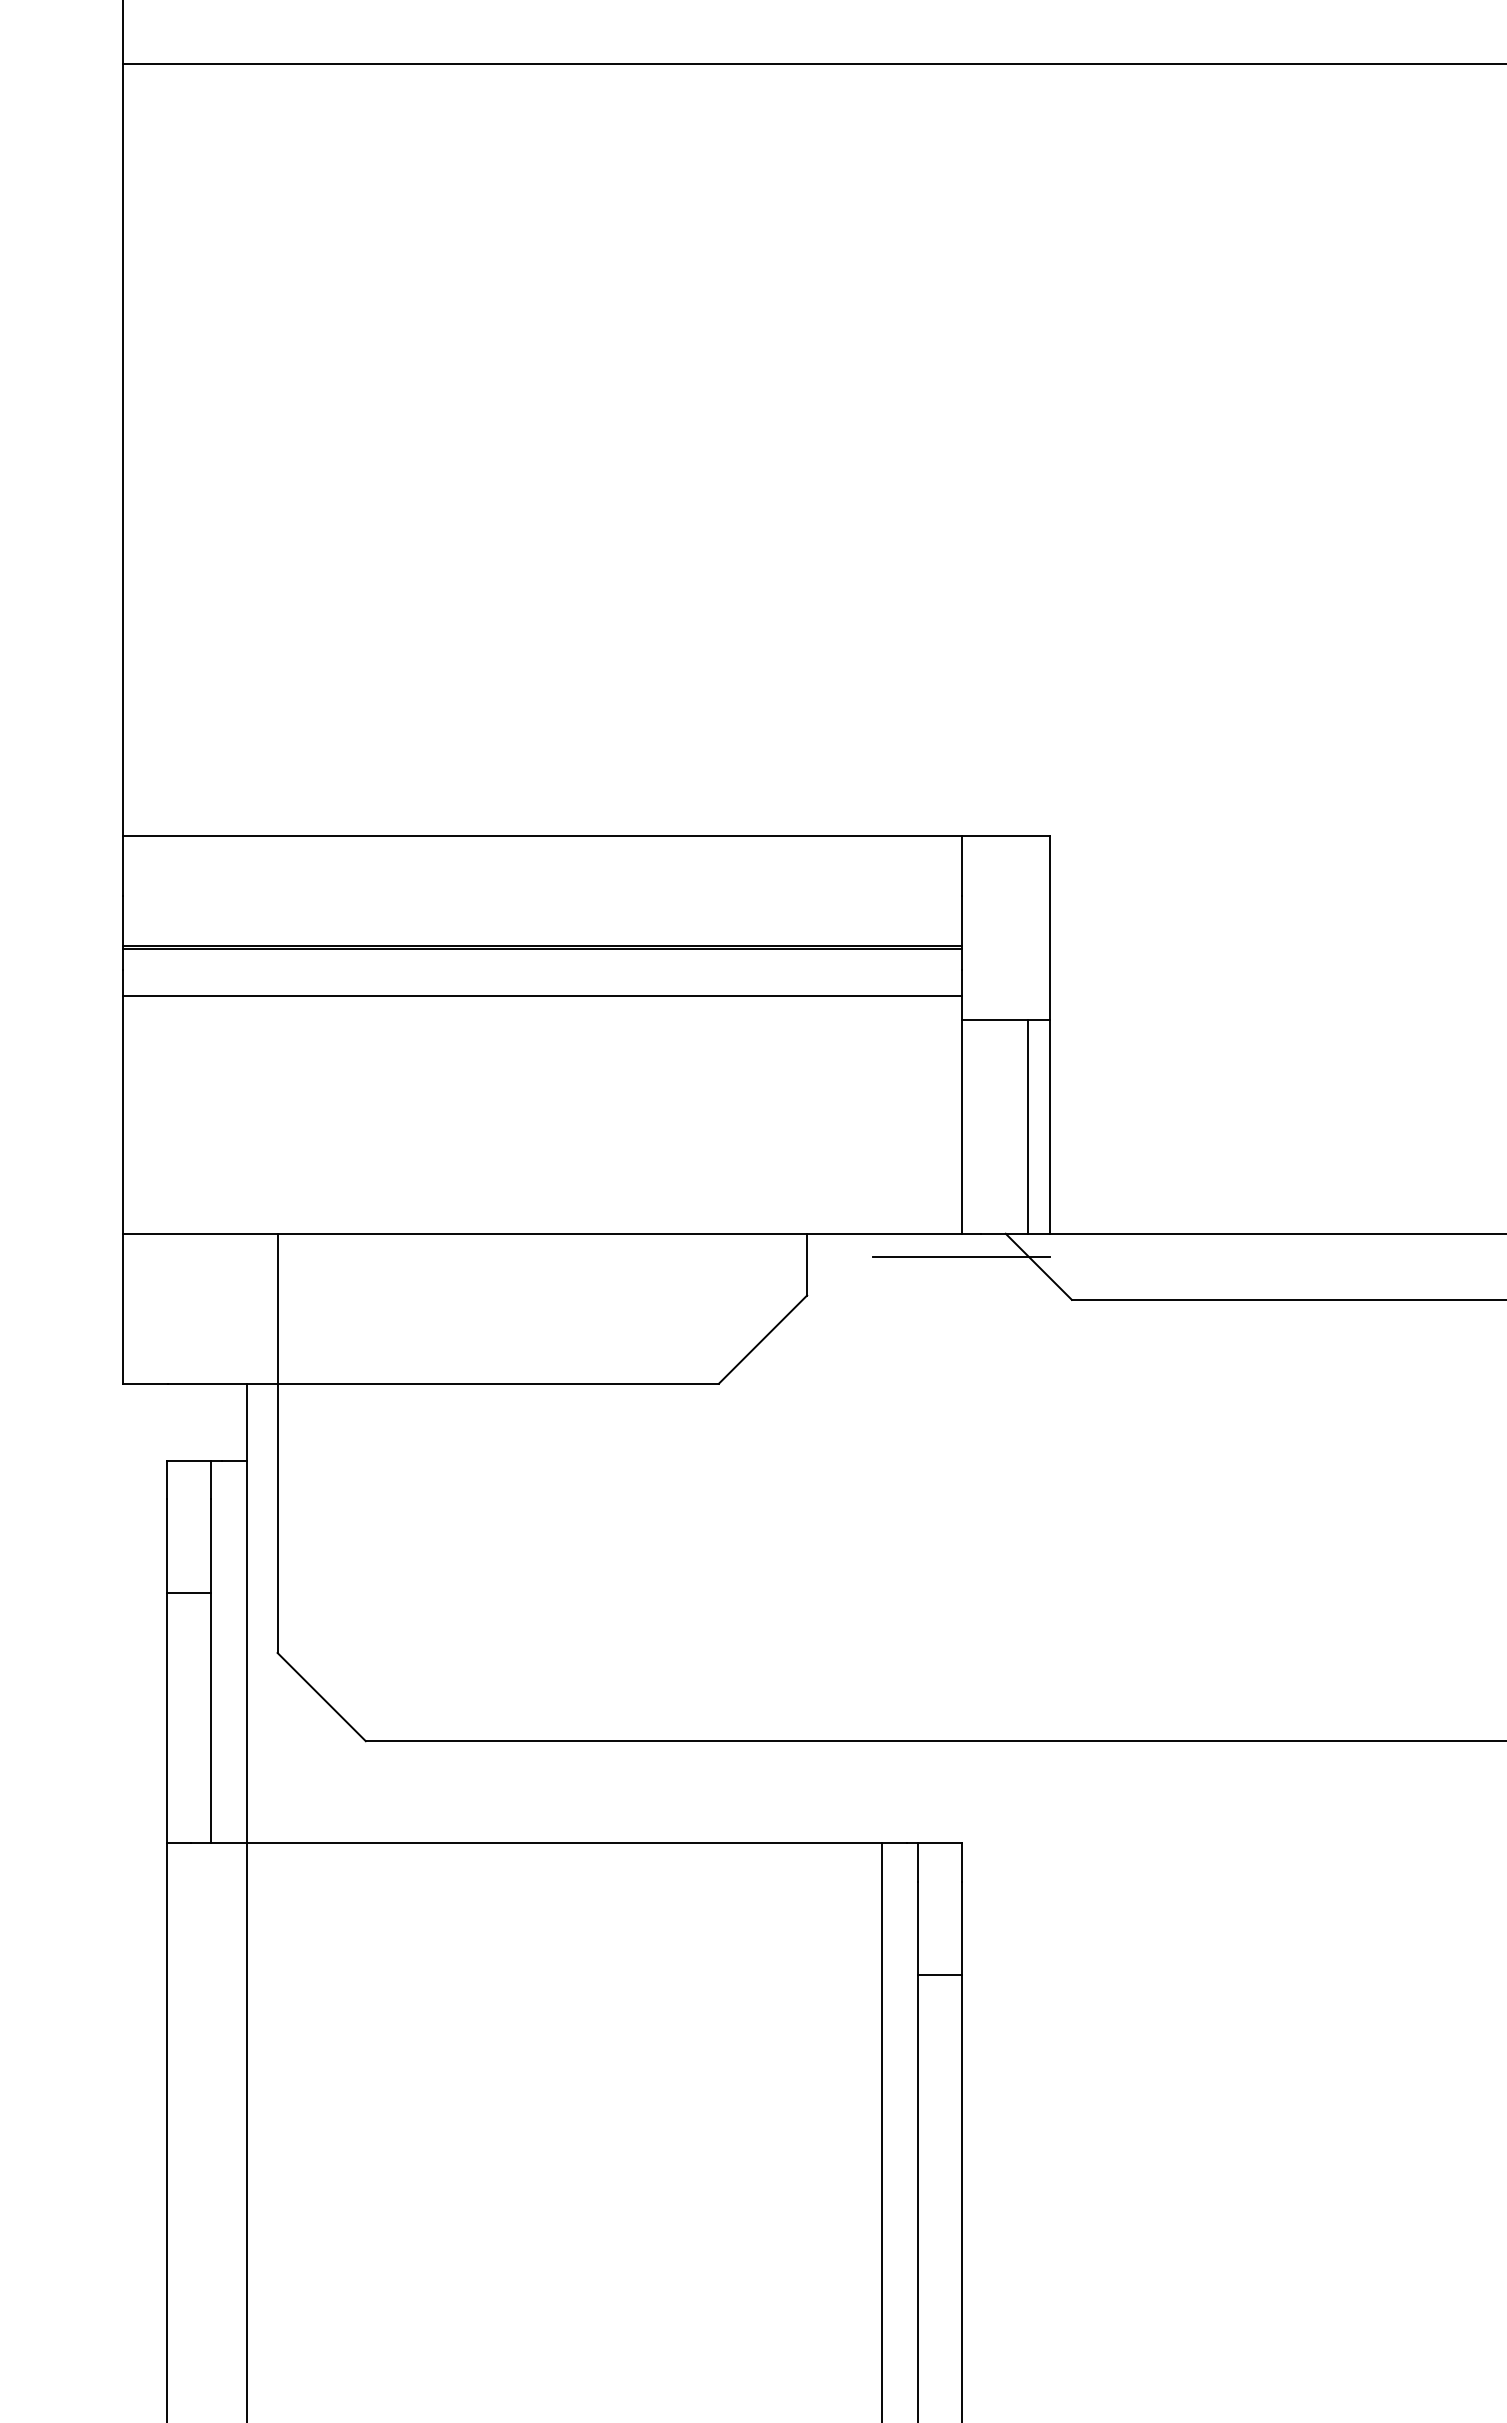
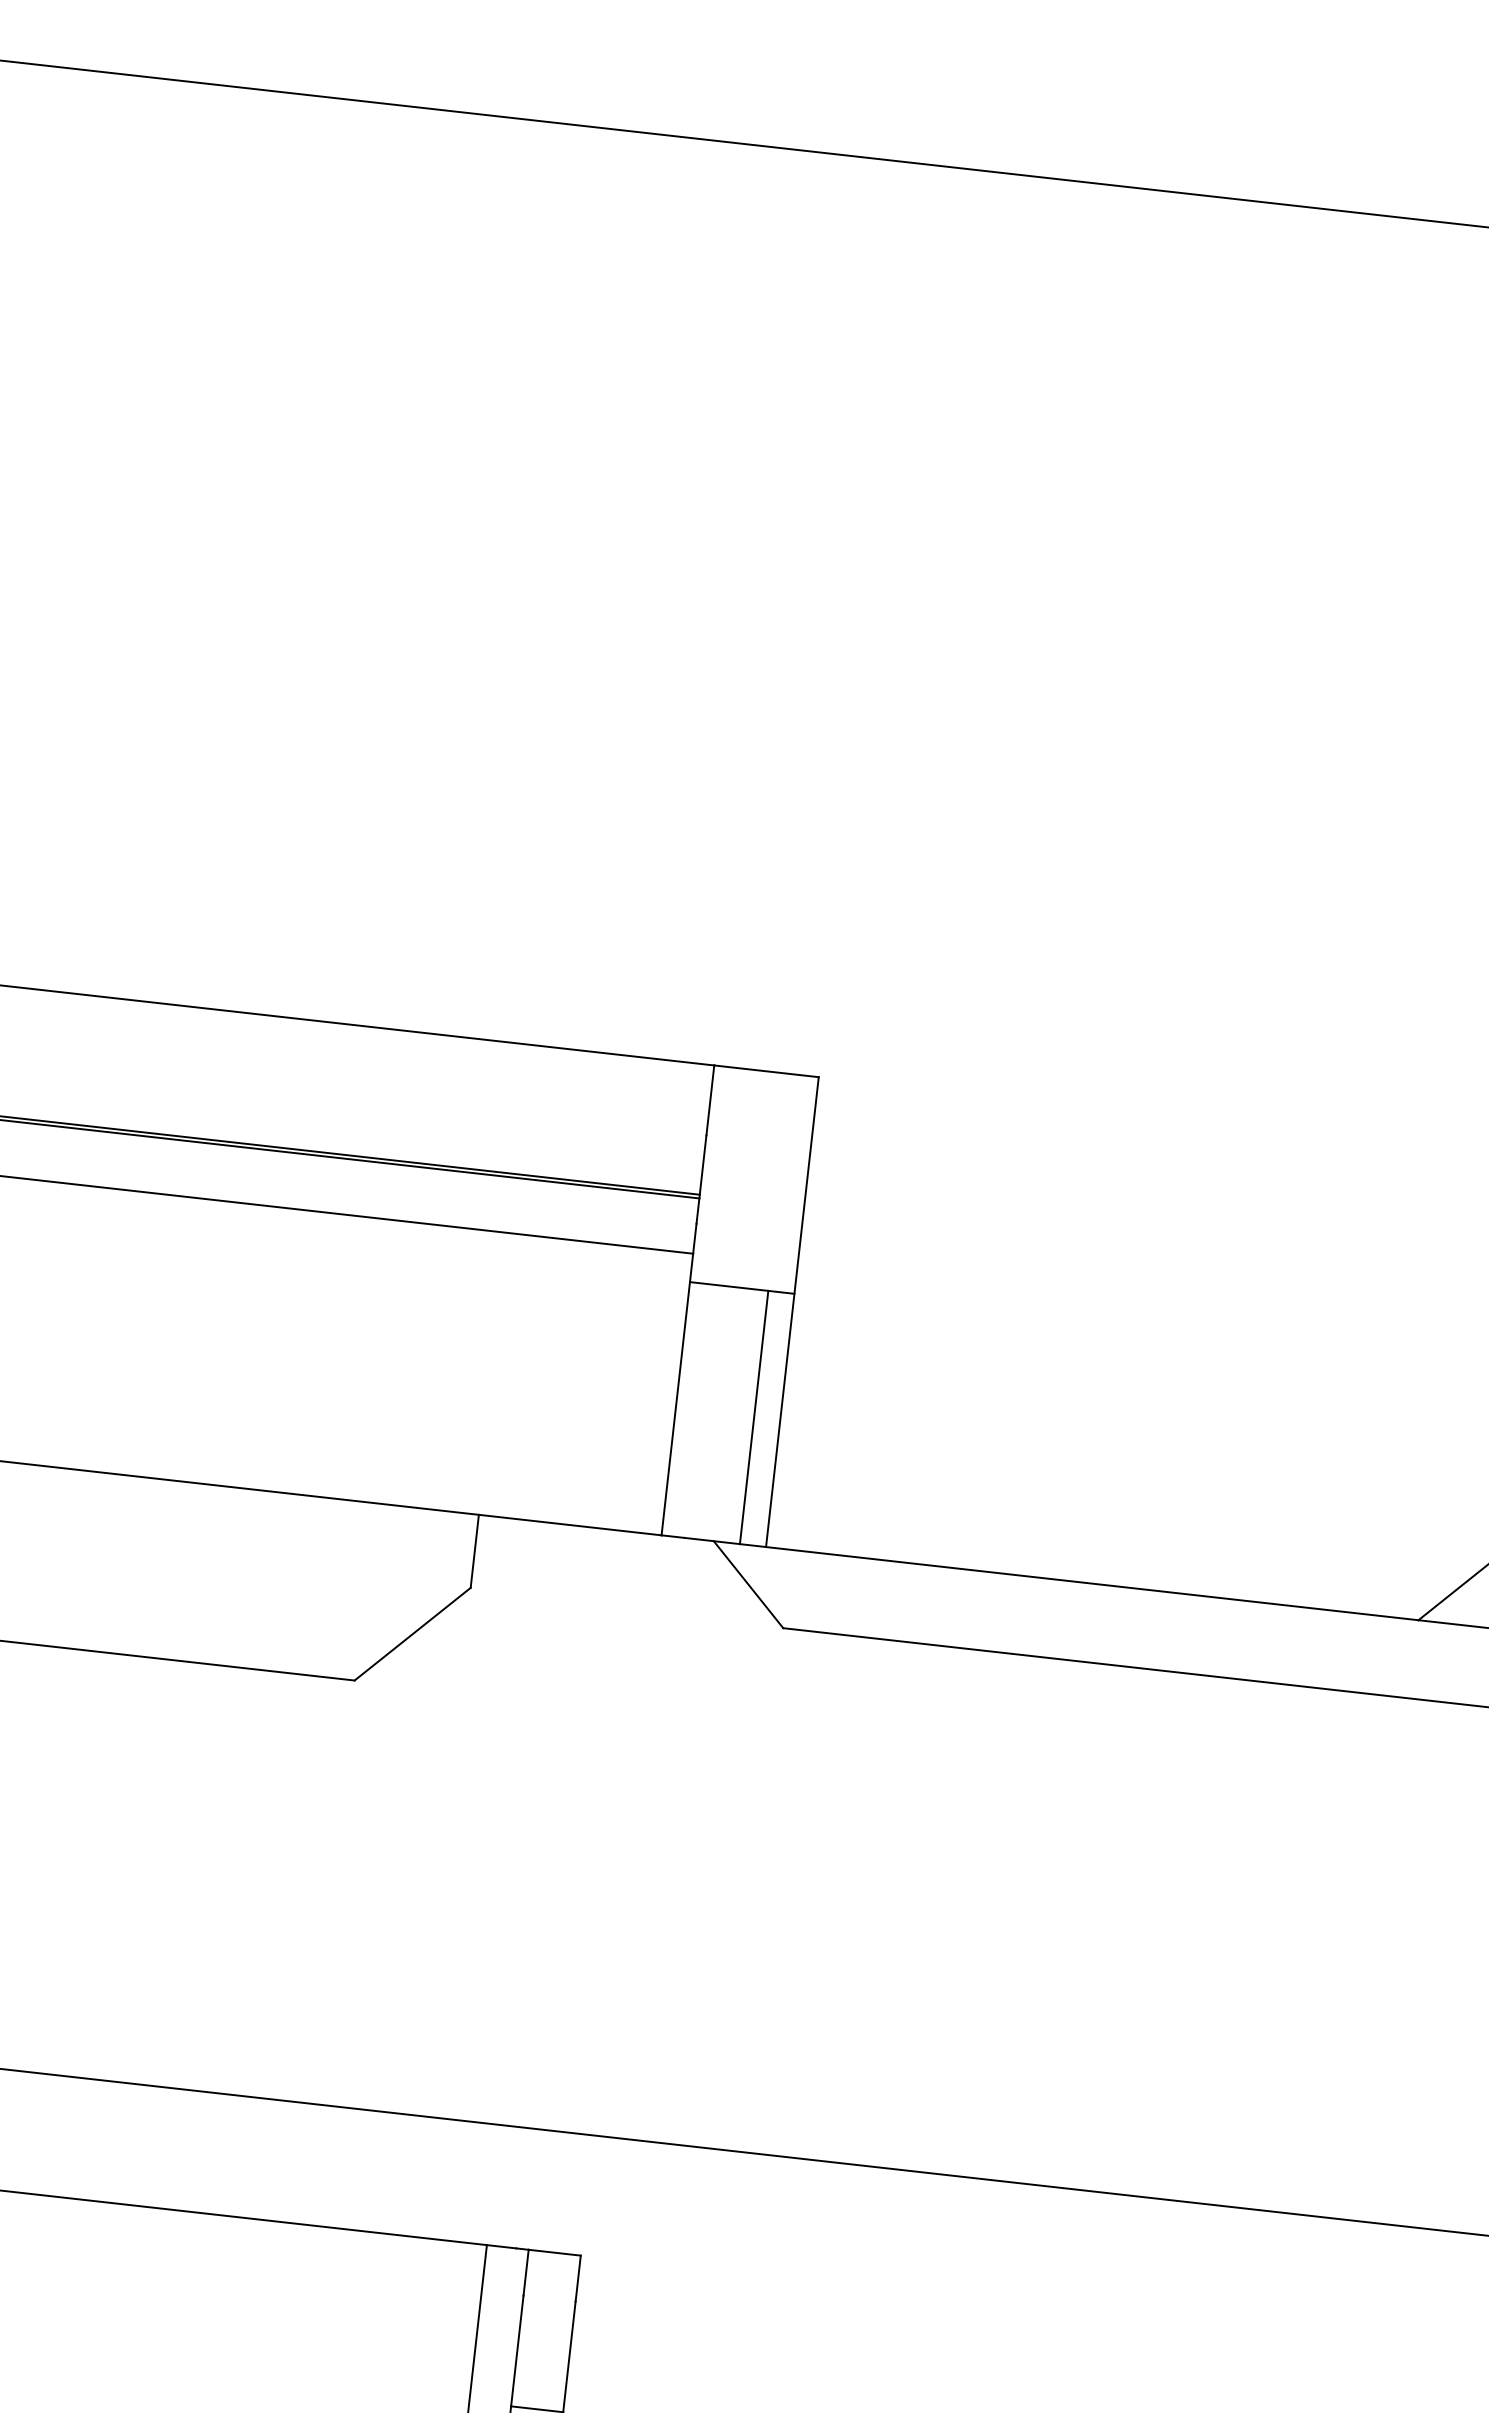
line: (961, 1256) -> (658, 1562), removed

